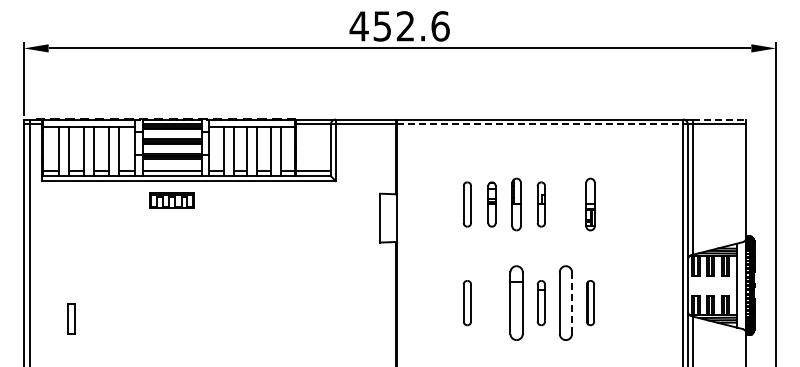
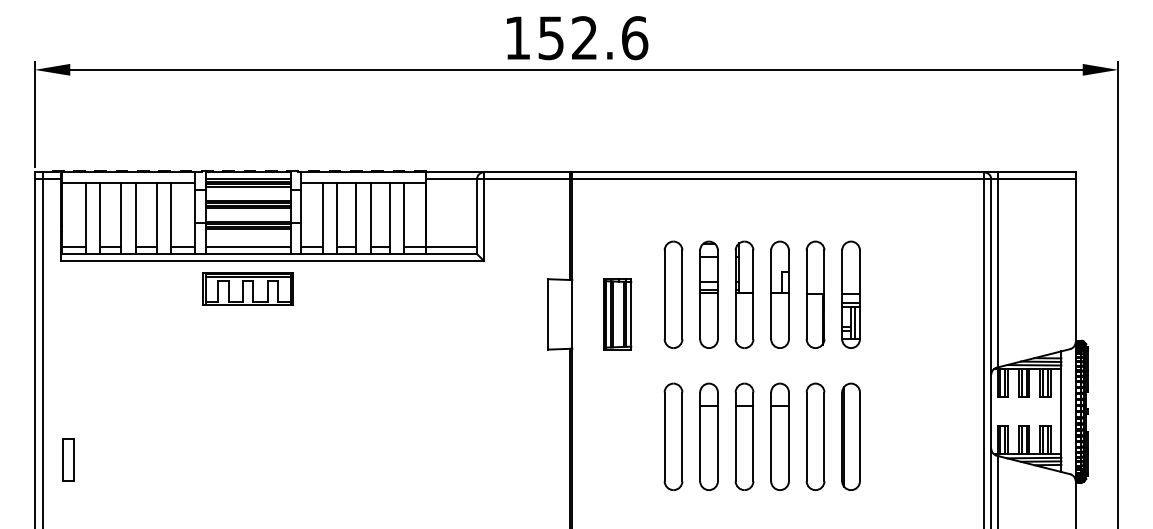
text: (358, 26) -> (516, 38), 452.6 -> 152.6
line: (719, 119) -> (1036, 172), dashed -> solid
line: (540, 124) -> (778, 179), dashed -> solid
part: (171, 200) -> (247, 288), size x1.43
part: (467, 204) -> (673, 294), size x1.67
part: (491, 204) -> (708, 294), size x1.67
part: (516, 204) -> (744, 294), size x1.43
part: (541, 204) -> (780, 294), size x1.67
part: (565, 204) -> (814, 294), added
part: (590, 204) -> (850, 294), size x1.43
part: (428, 217) -> (617, 313), added
part: (467, 302) -> (673, 435), size x1.67
part: (491, 302) -> (708, 435), added
part: (541, 302) -> (780, 435), size x1.67
part: (590, 302) -> (850, 435), size x1.67
line: (572, 303) -> (825, 437), dashed -> solid
part: (71, 318) -> (68, 459), moved

